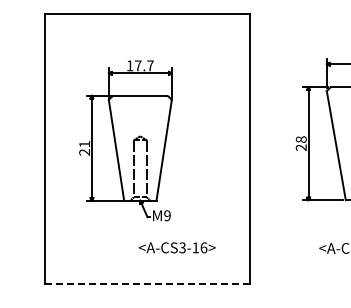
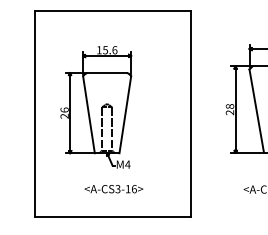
text: (144, 65) -> (110, 49), 17.7 -> 15.6
text: (84, 143) -> (64, 109), 21 -> 26
text: (167, 215) -> (127, 164), M9 -> M4
text: (176, 247) -> (113, 188), moved
line: (147, 284) -> (112, 217), dashed -> solid

